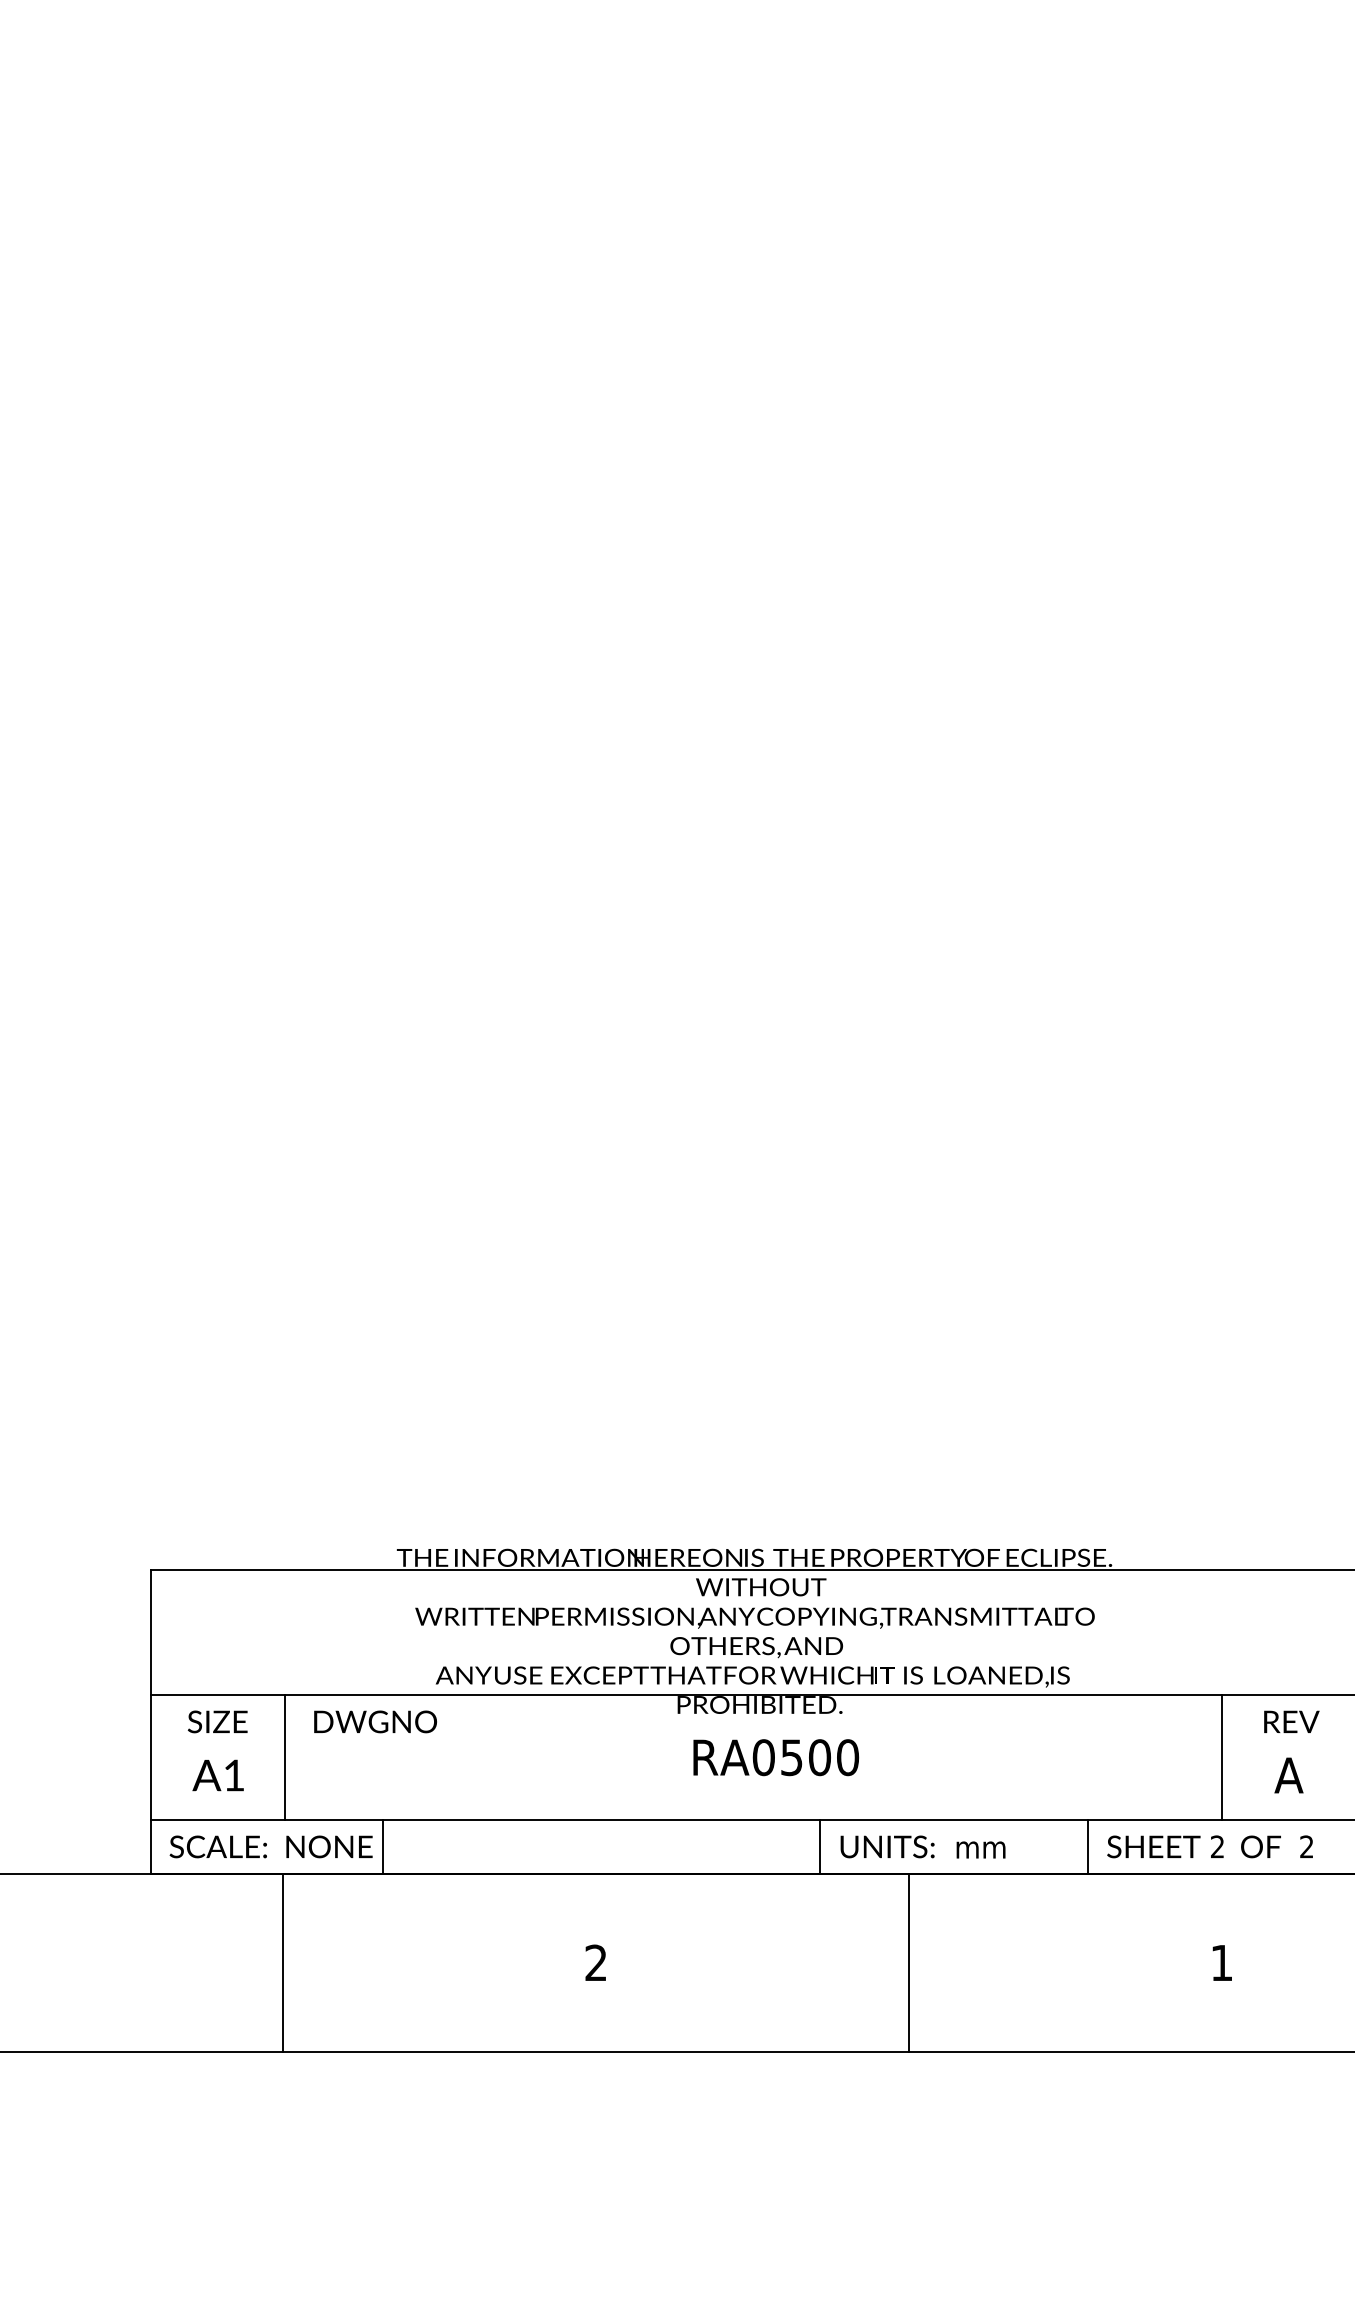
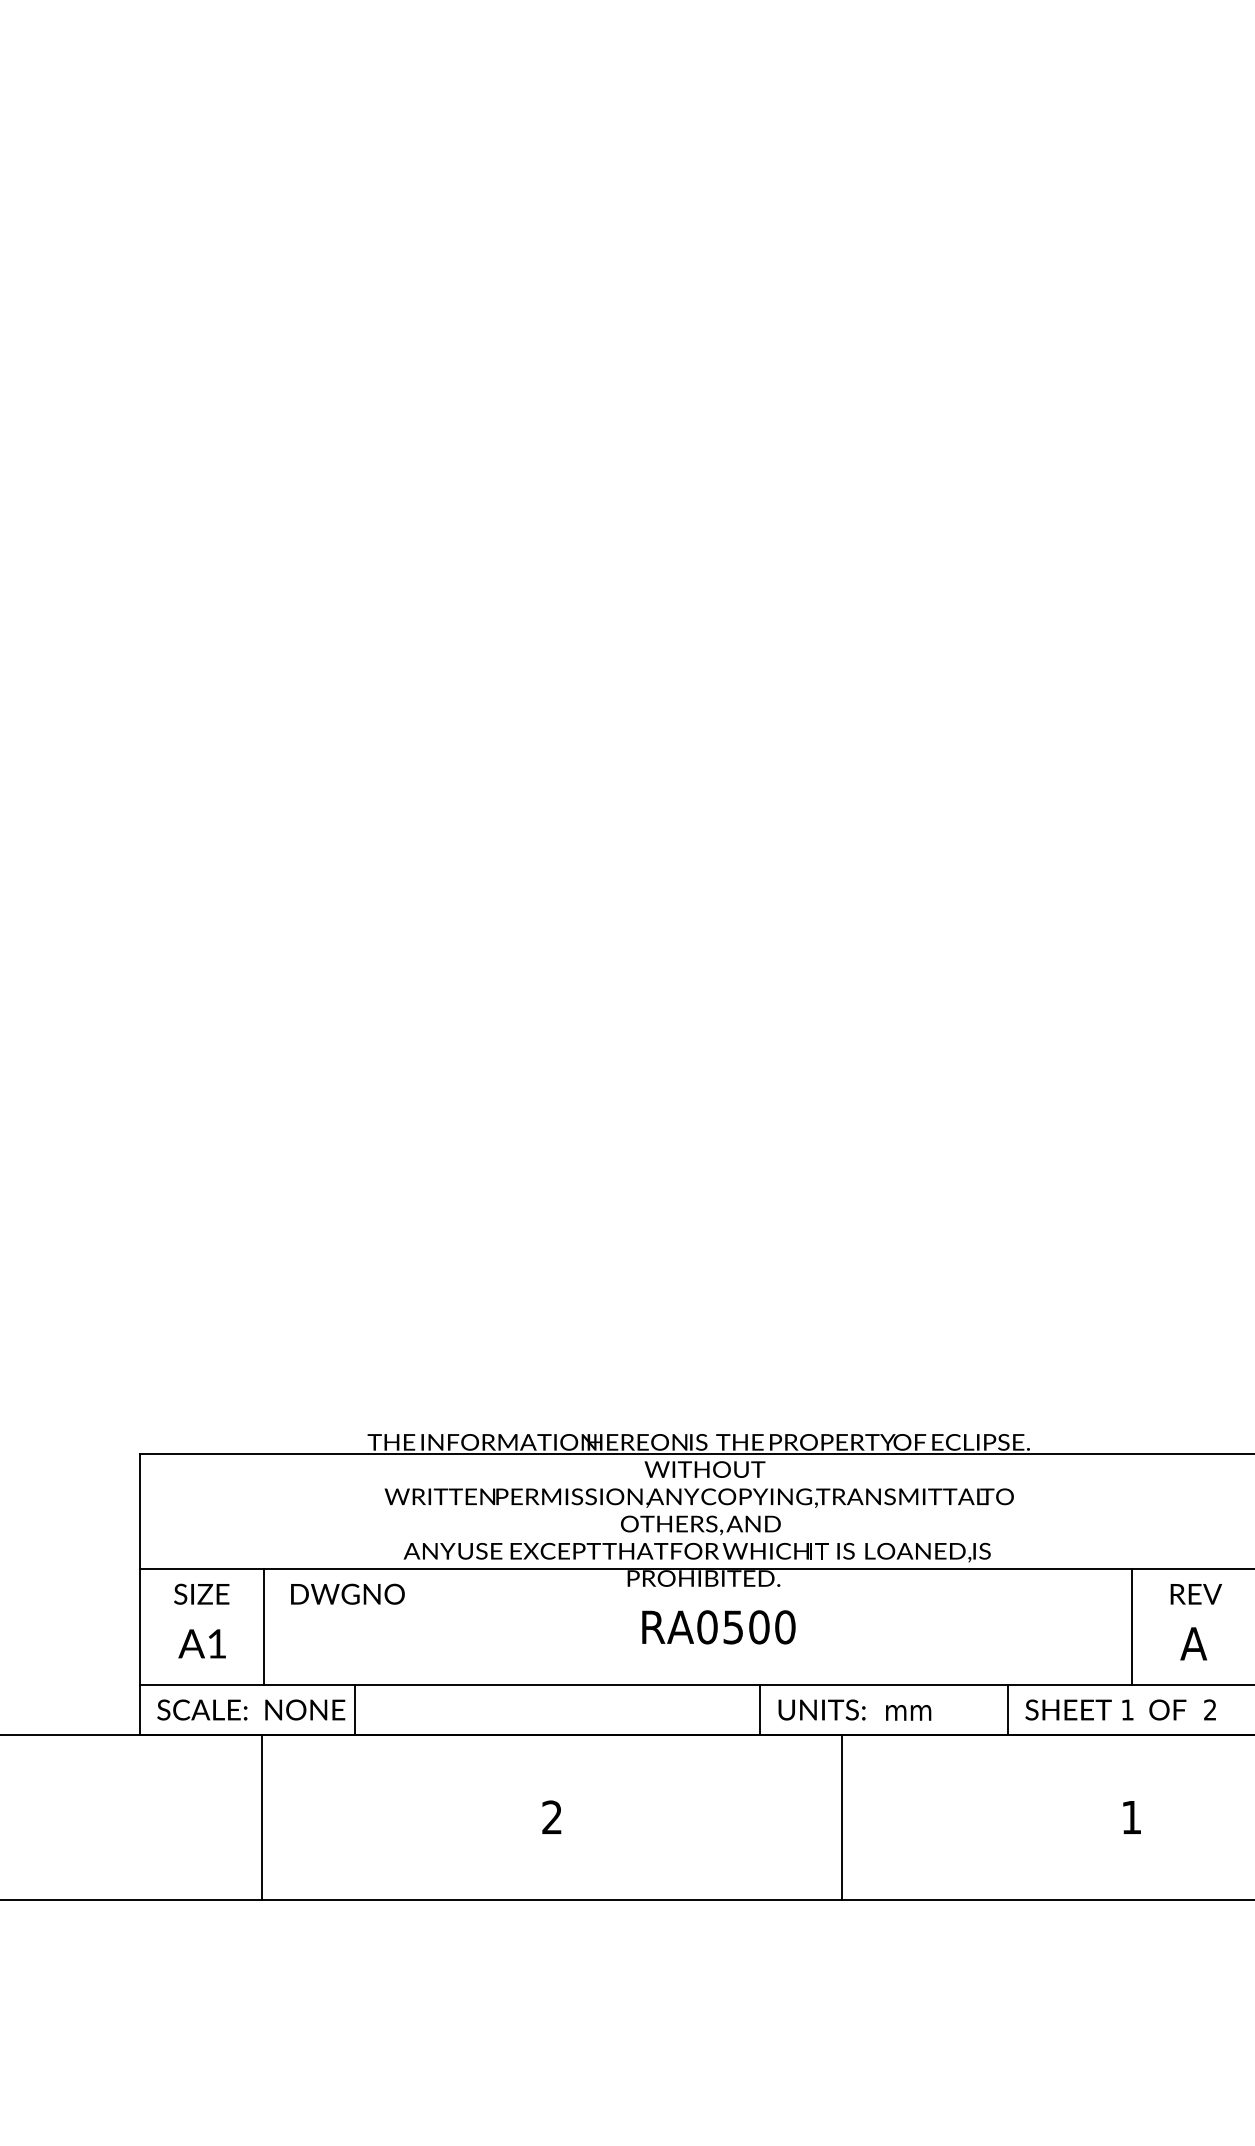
text: (1217, 1846) -> (1127, 1709), 2 -> 1

